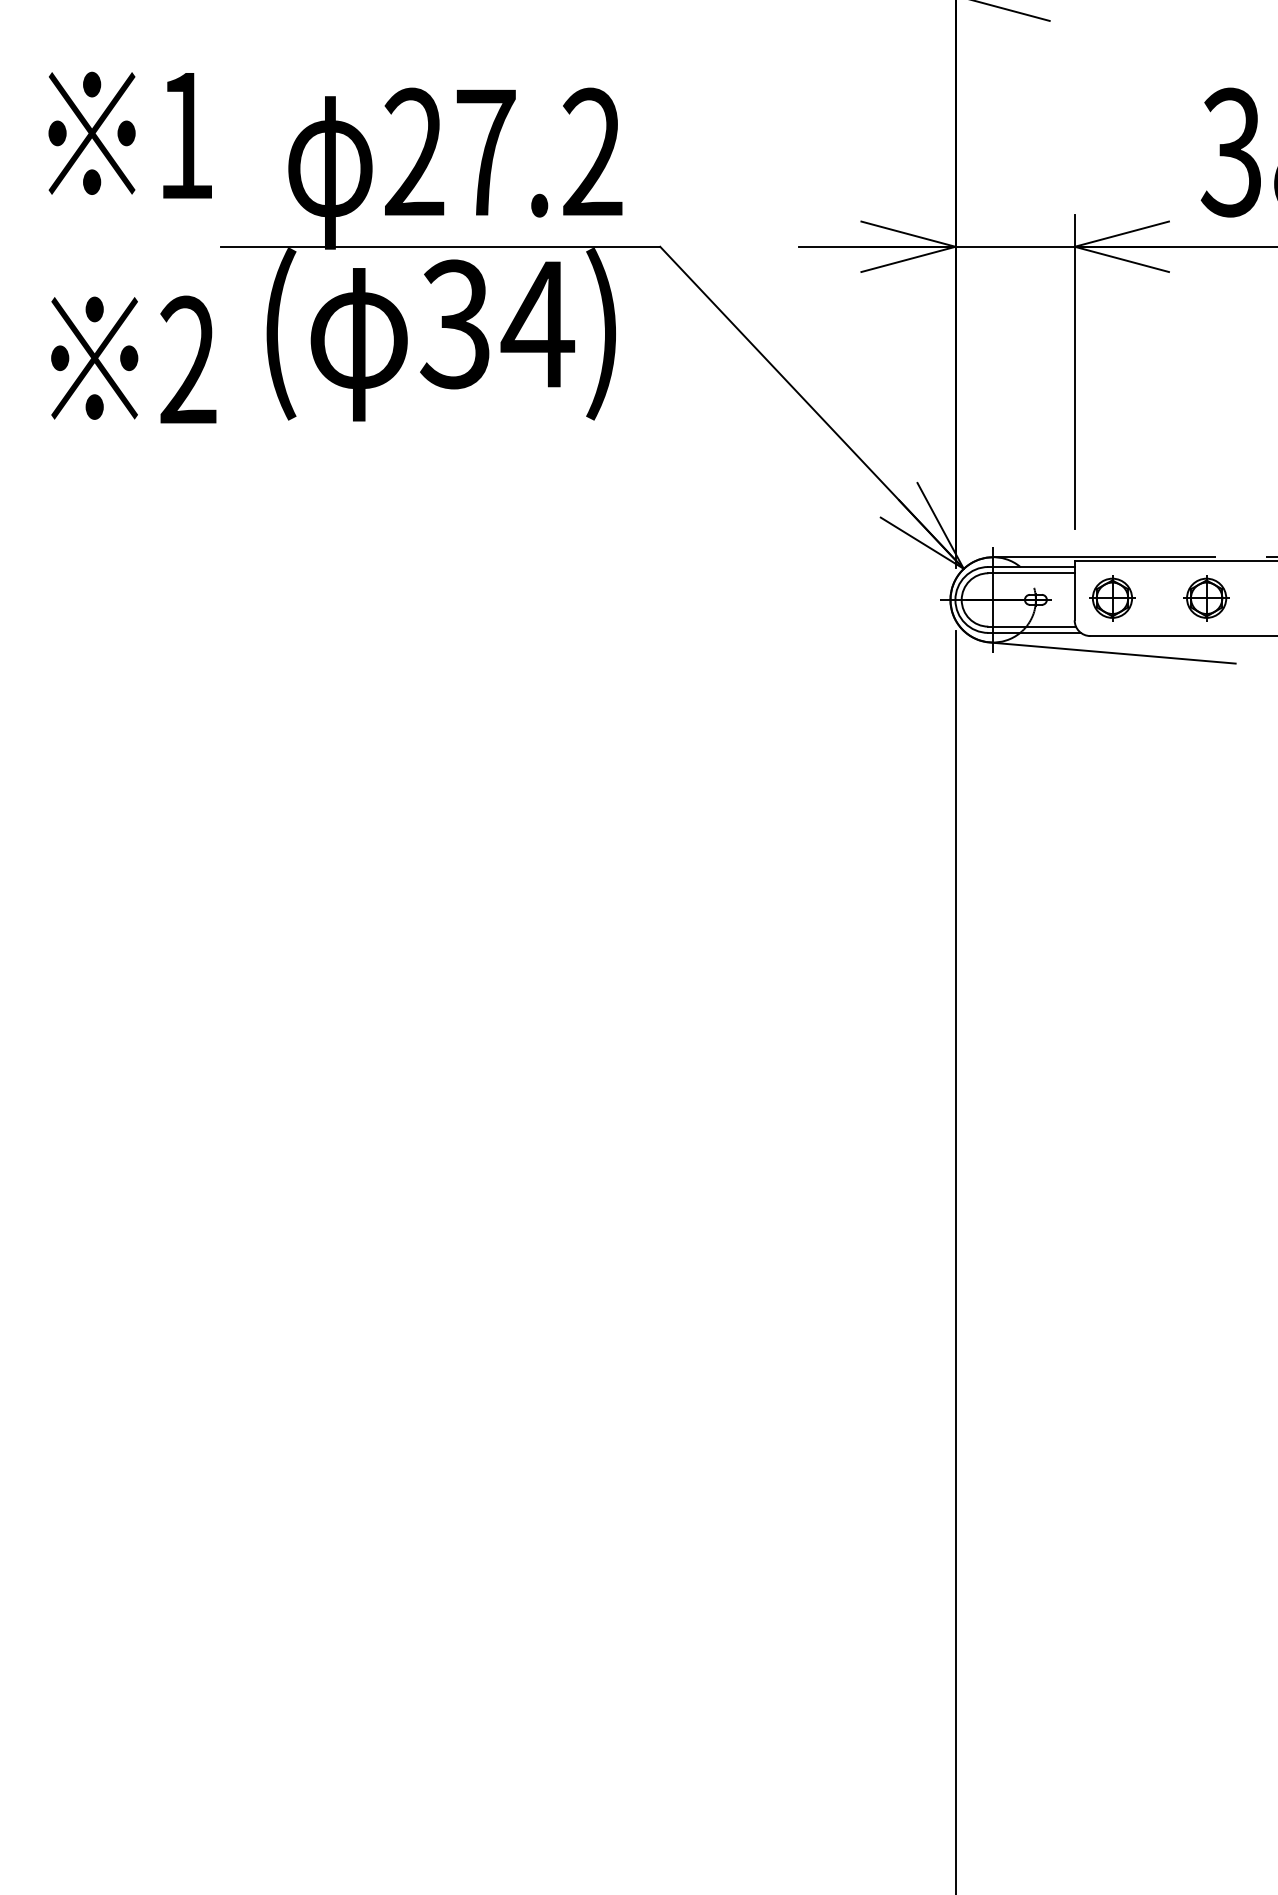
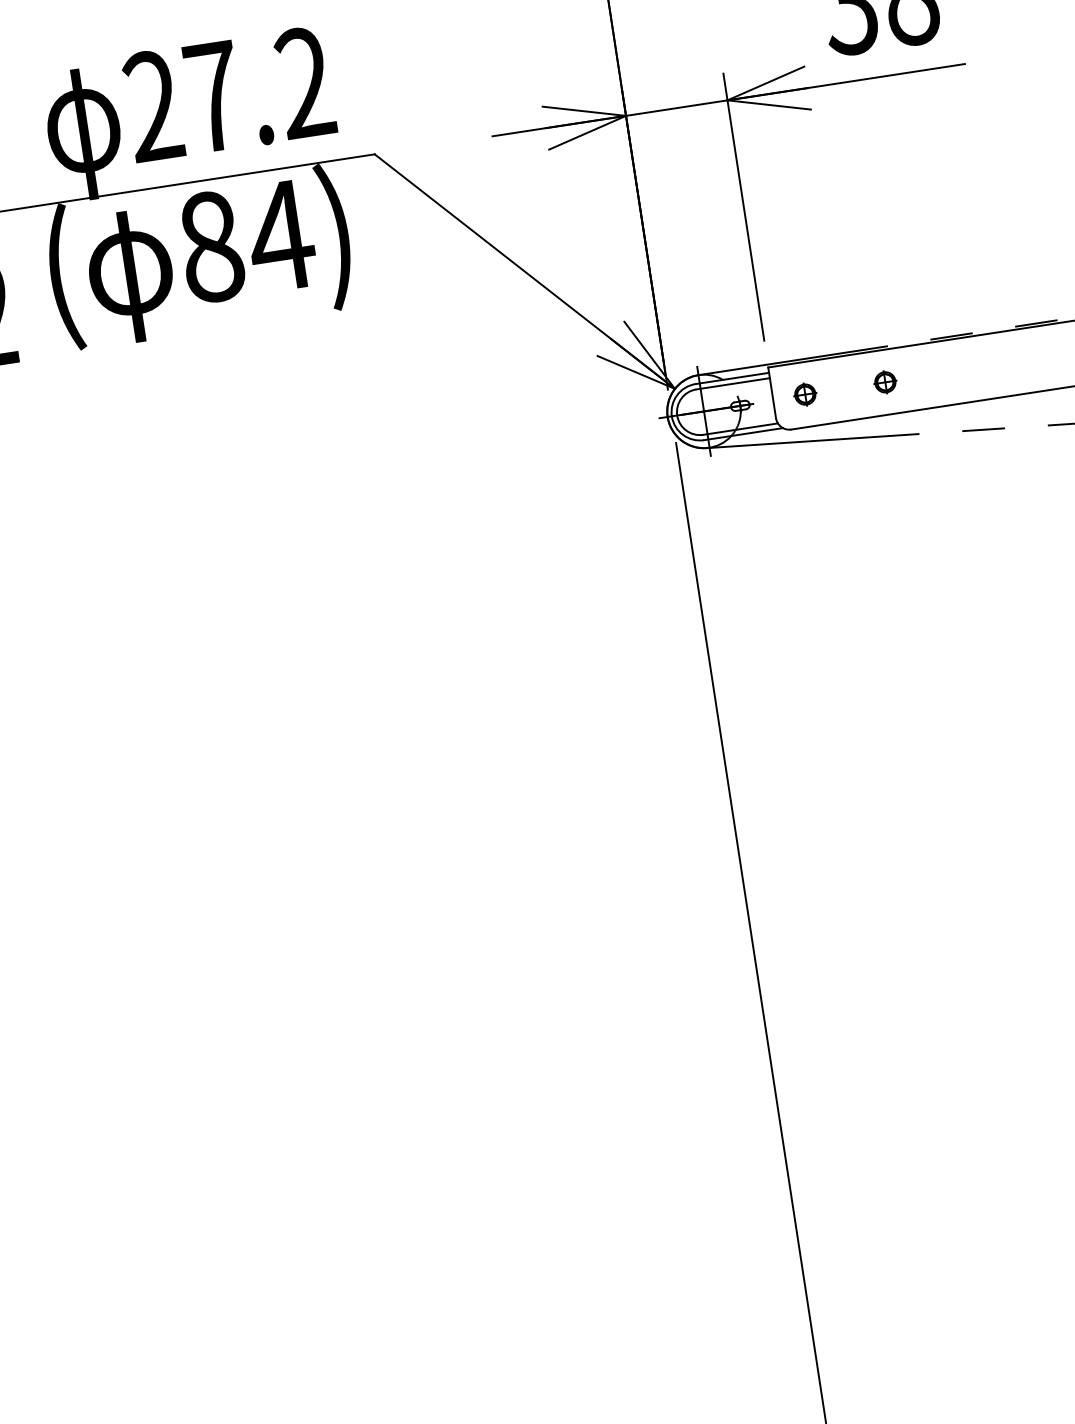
text: (455, 324) -> (210, 247), 34) -> 84)
part: (1112, 598) -> (805, 394), size x0.6
part: (1206, 598) -> (885, 382), size x0.6

